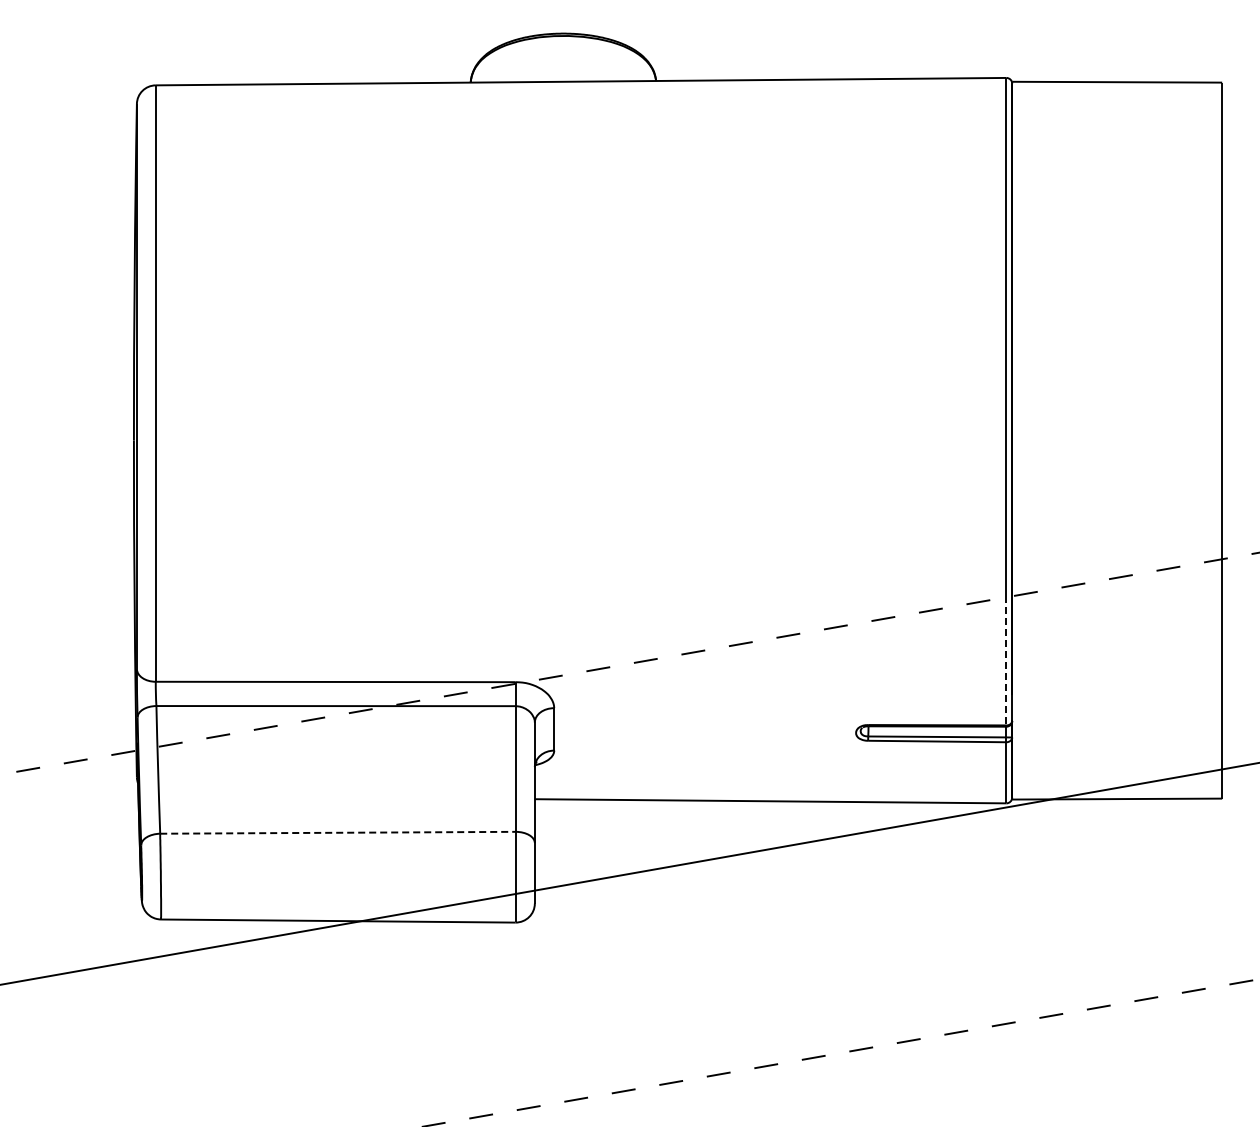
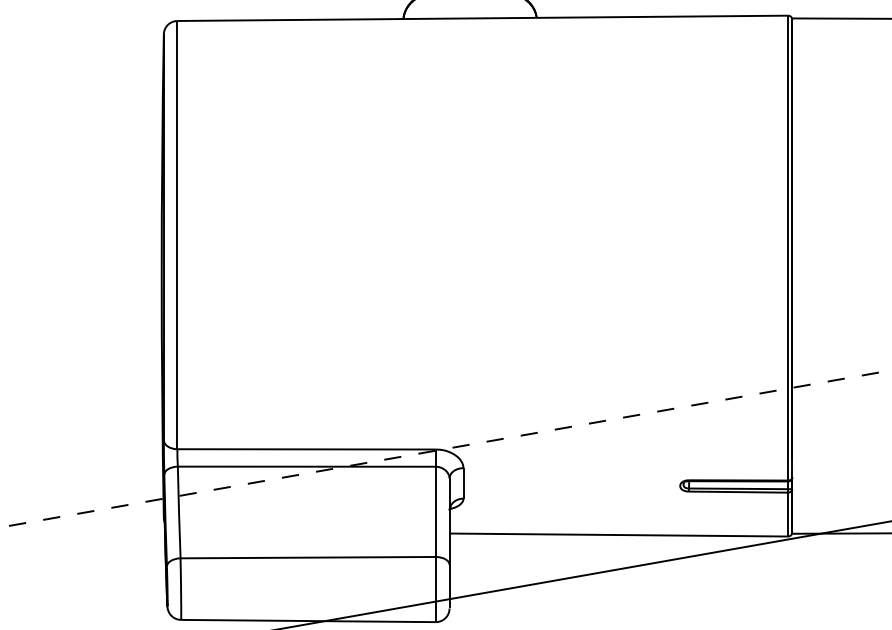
line: (1006, 660) -> (788, 433), dashed -> solid
line: (337, 832) -> (307, 557), dashed -> solid

